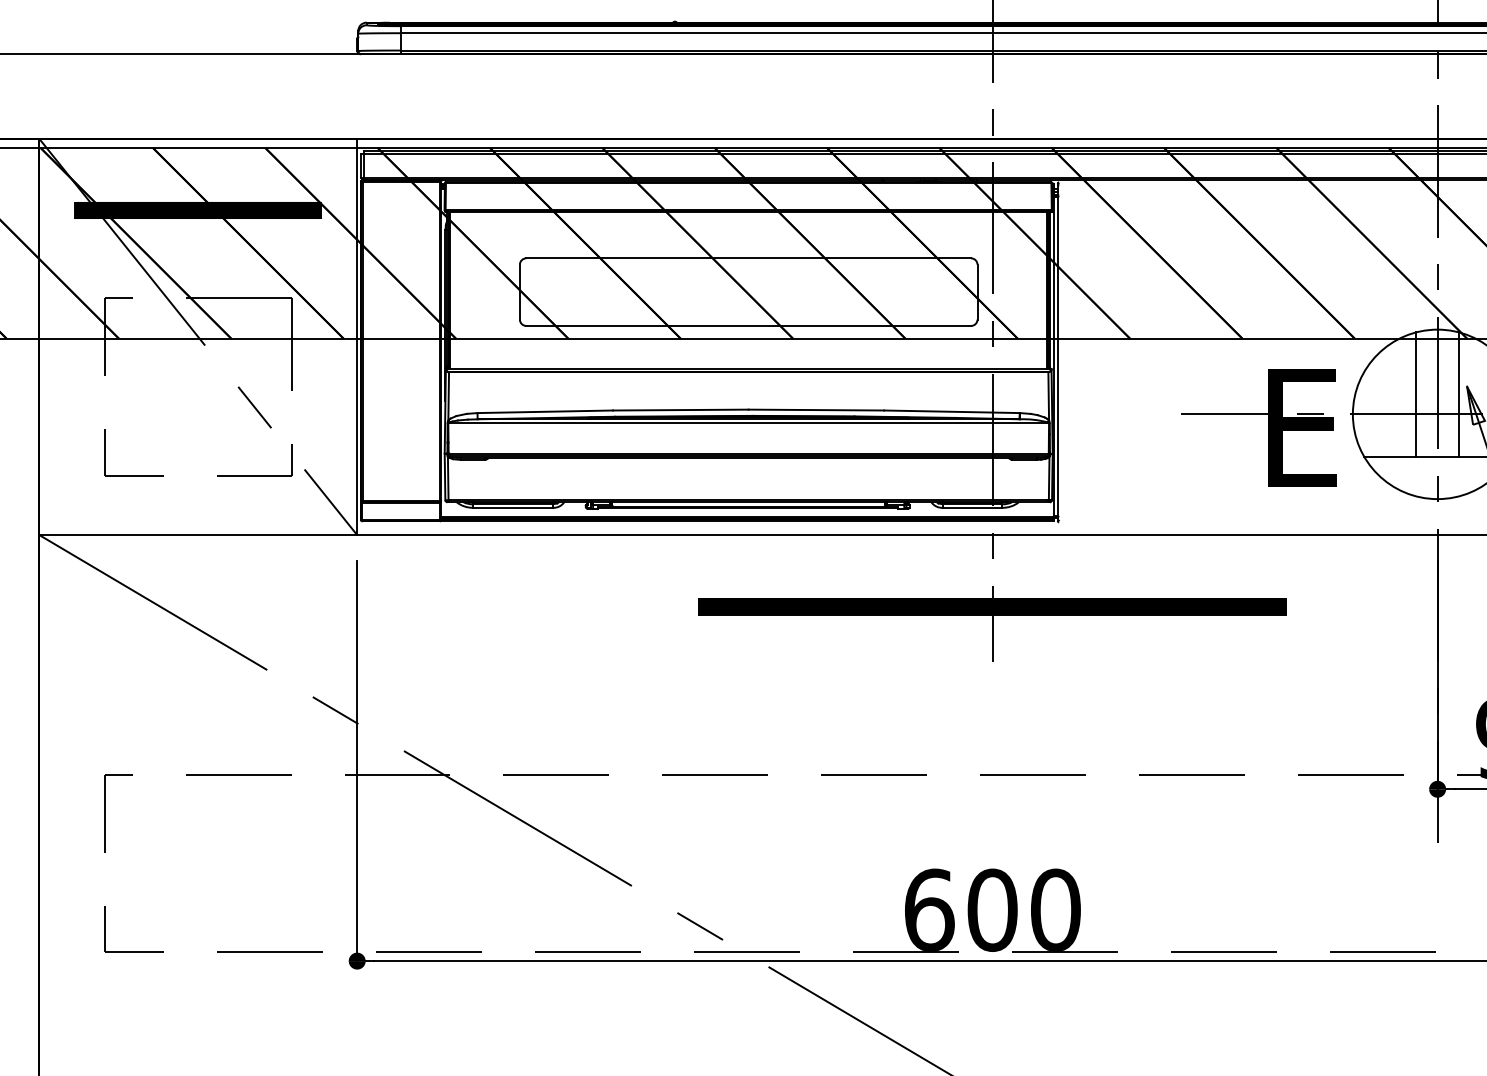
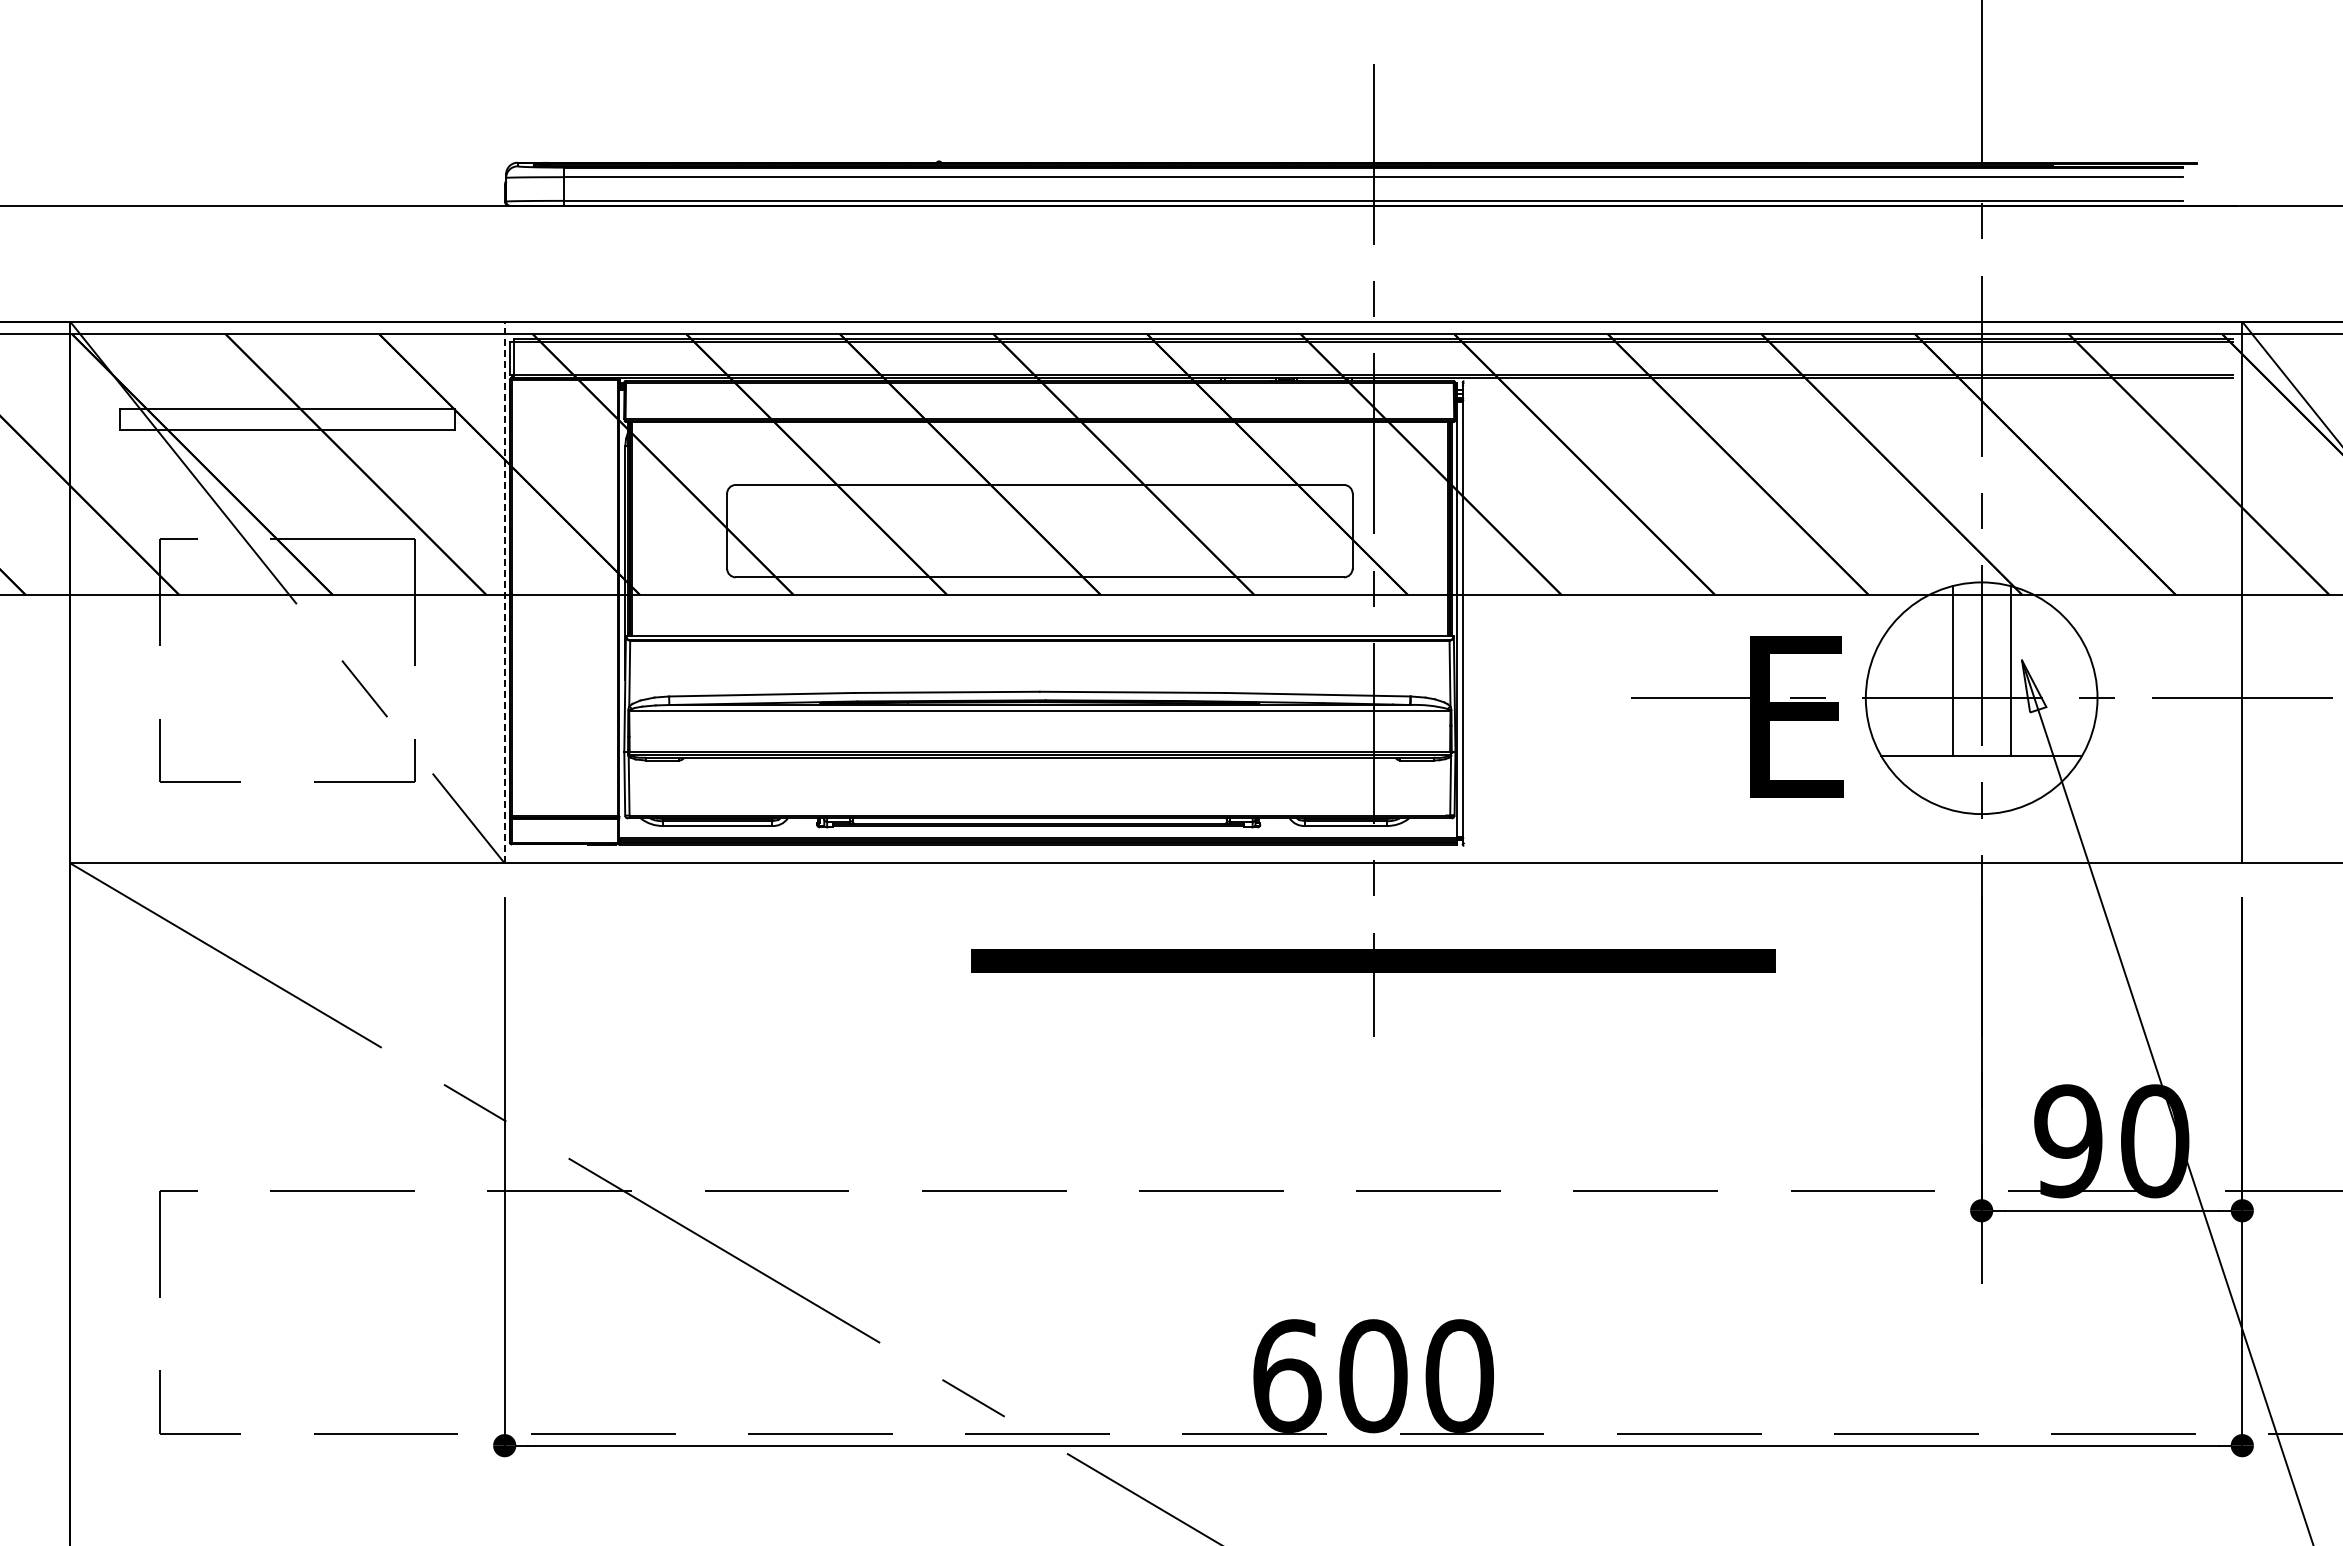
hatch: (198, 210) -> (287, 419), removed
line: (357, 337) -> (504, 592), solid -> dashed

